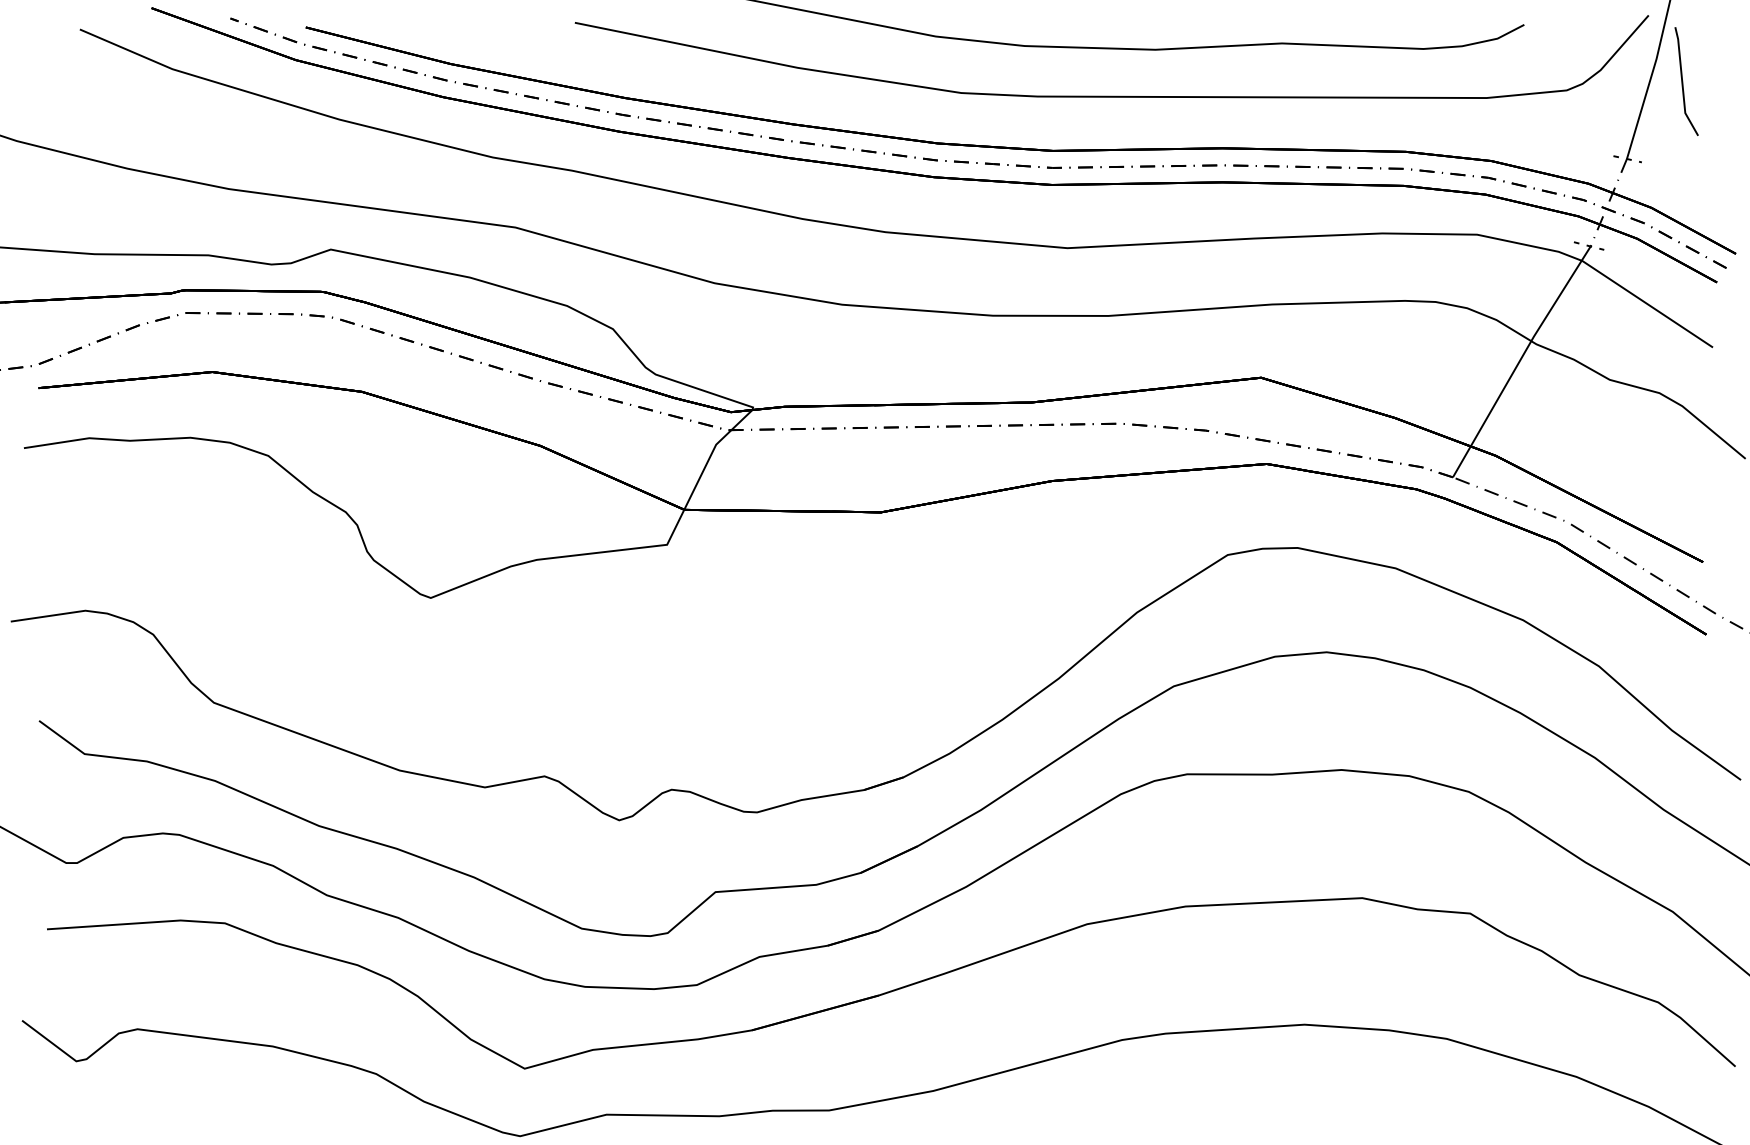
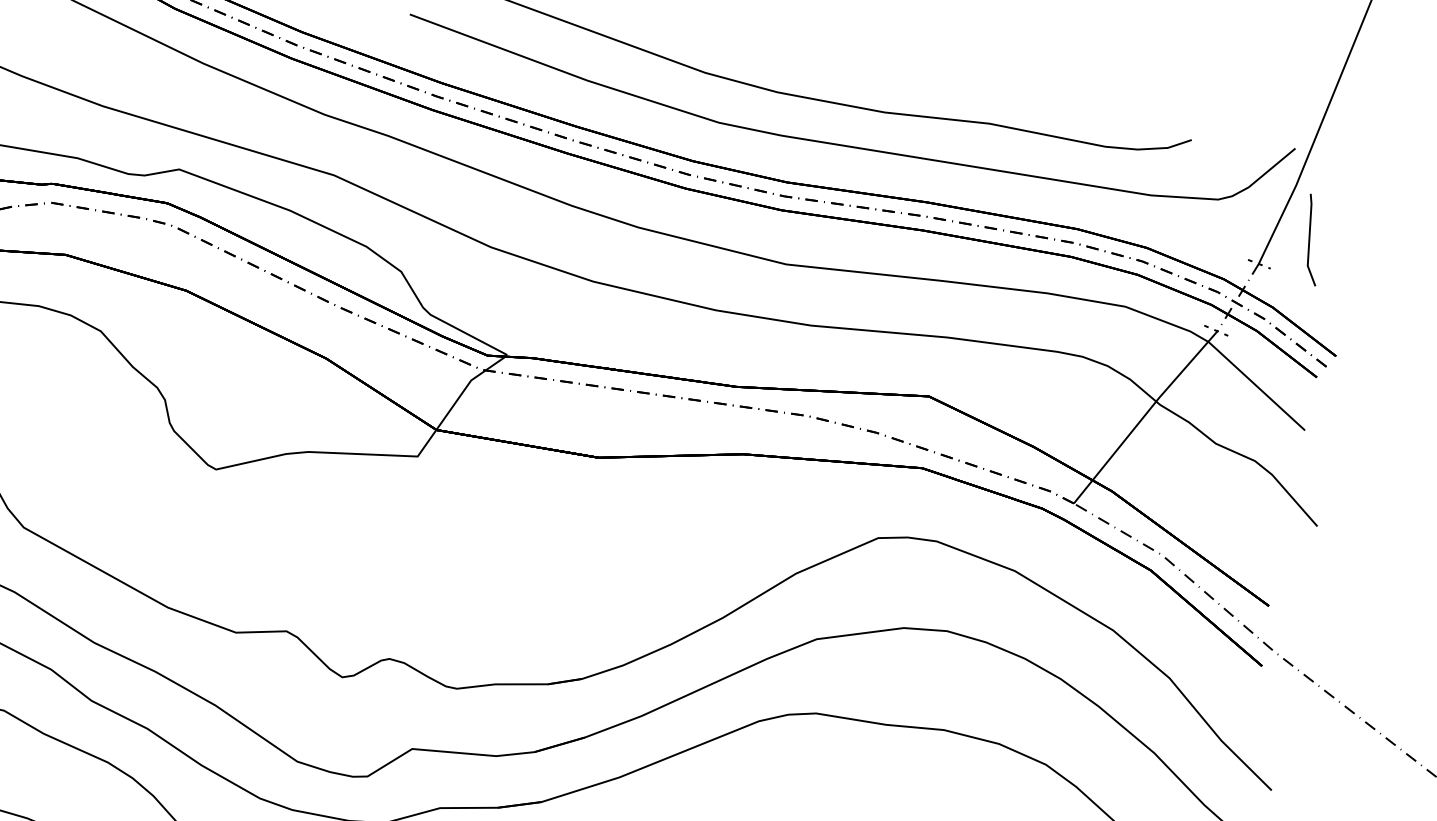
line: (1683, 81) -> (1310, 239), moved

